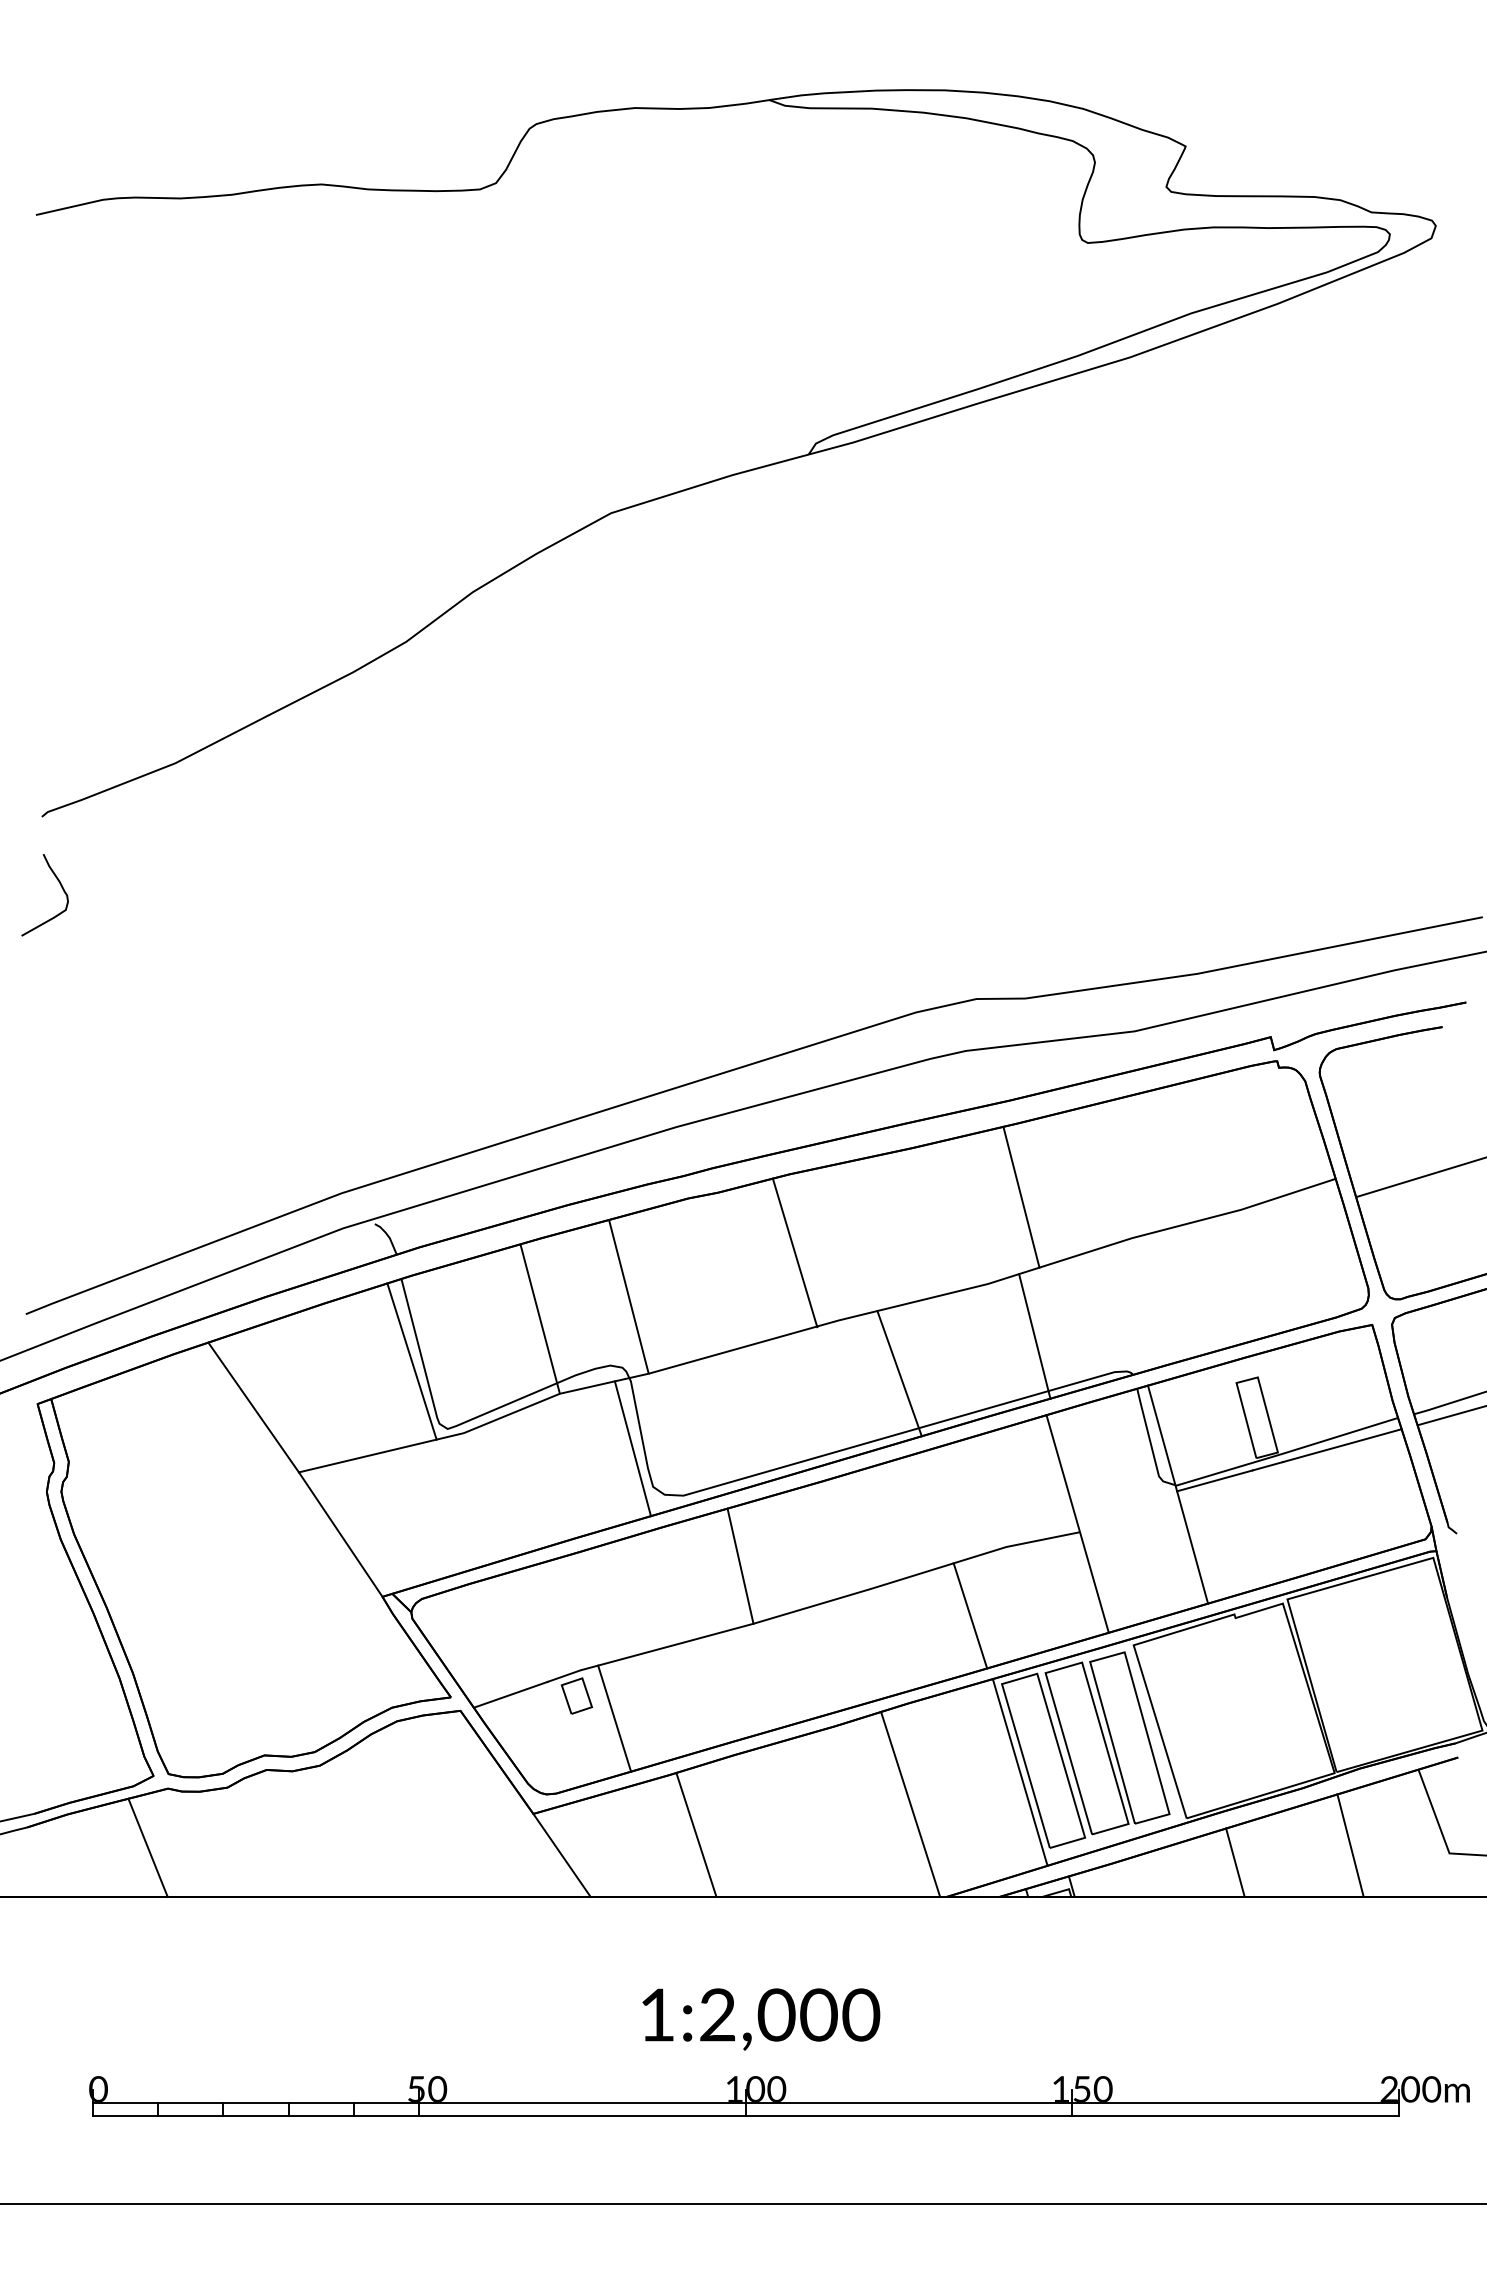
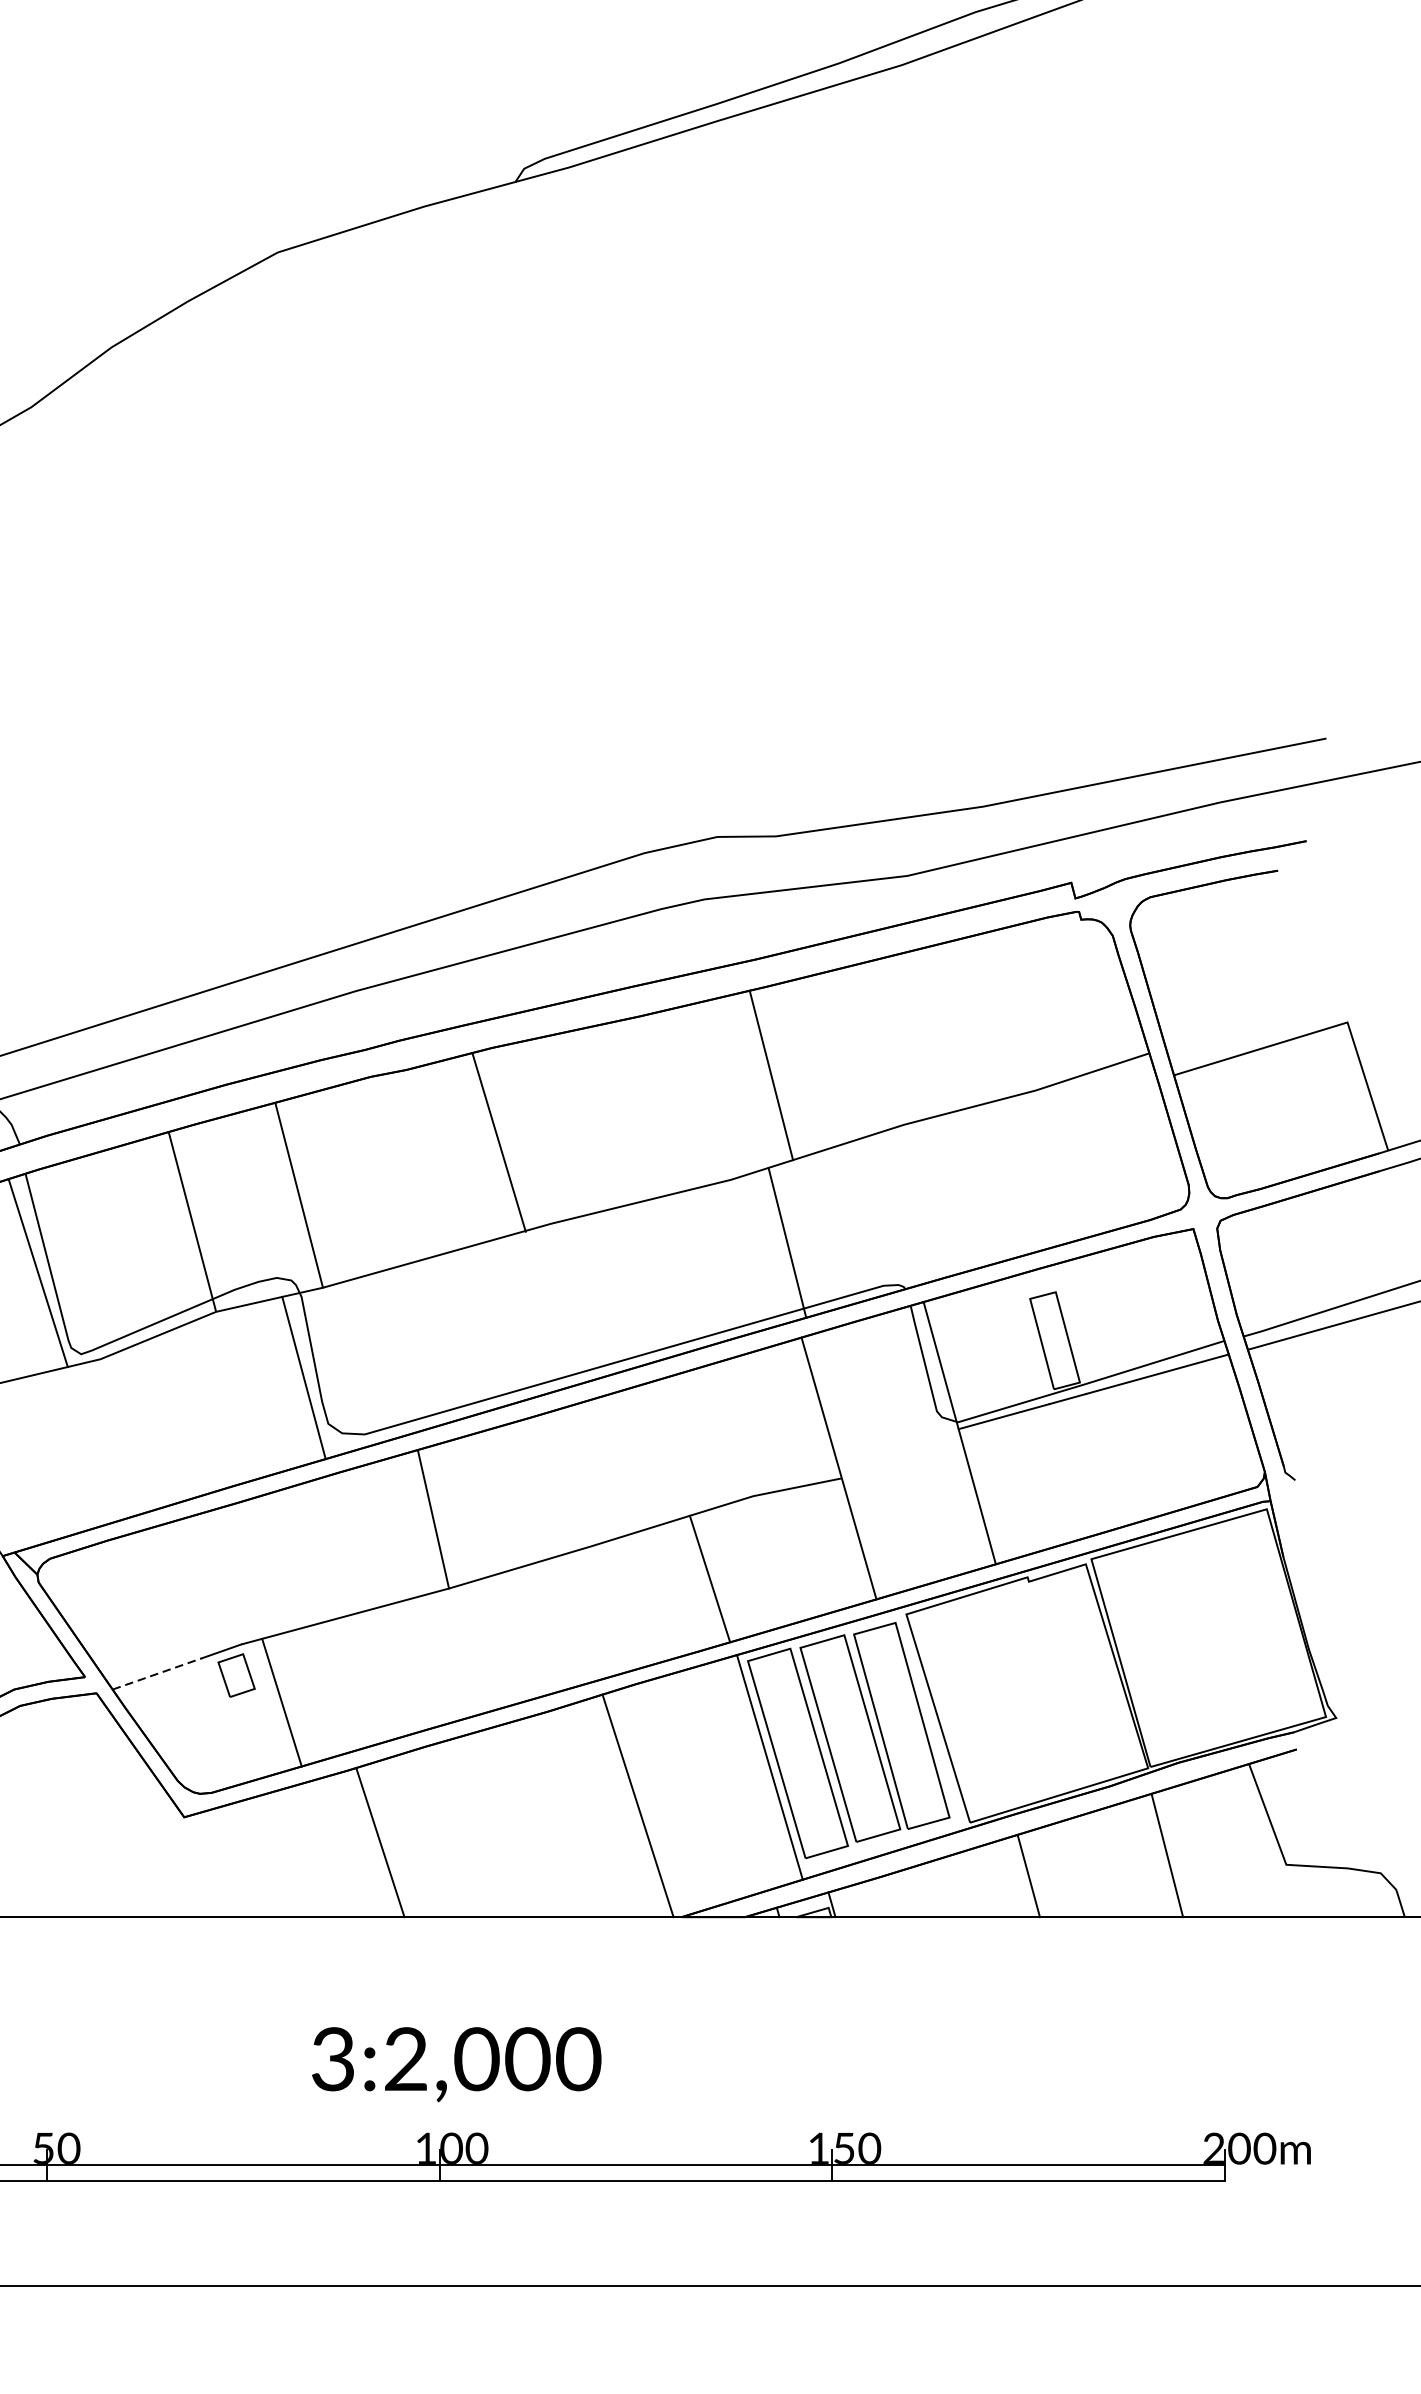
line: (899, 1373) -> (624, 1287), removed
line: (511, 1694) -> (157, 1673), solid -> dashed
line: (561, 1854) -> (218, 1866), removed
text: (656, 2014) -> (332, 2058), 1:2,000 -> 3:2,000

